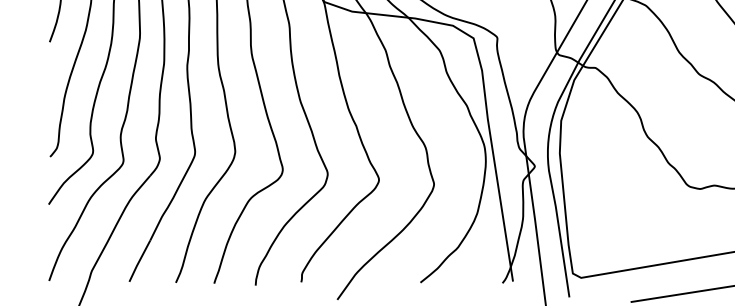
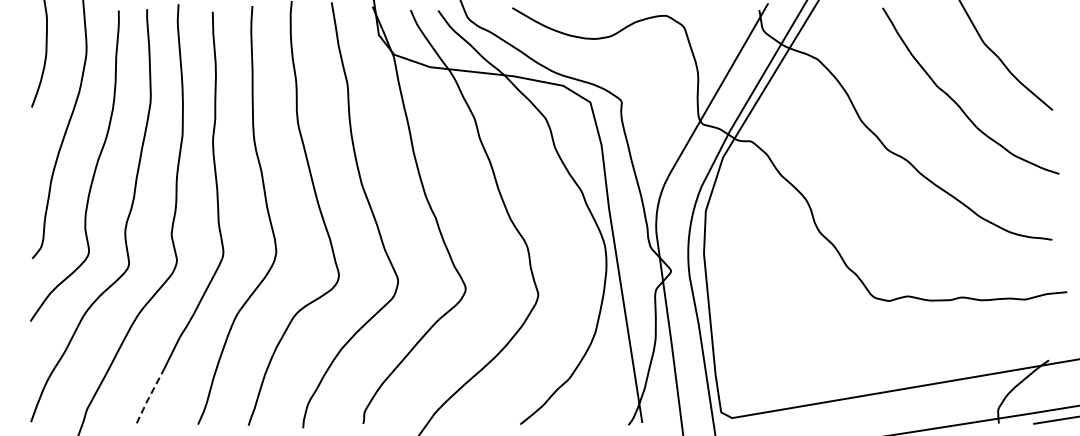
line: (139, 261) -> (149, 396), solid -> dashed

